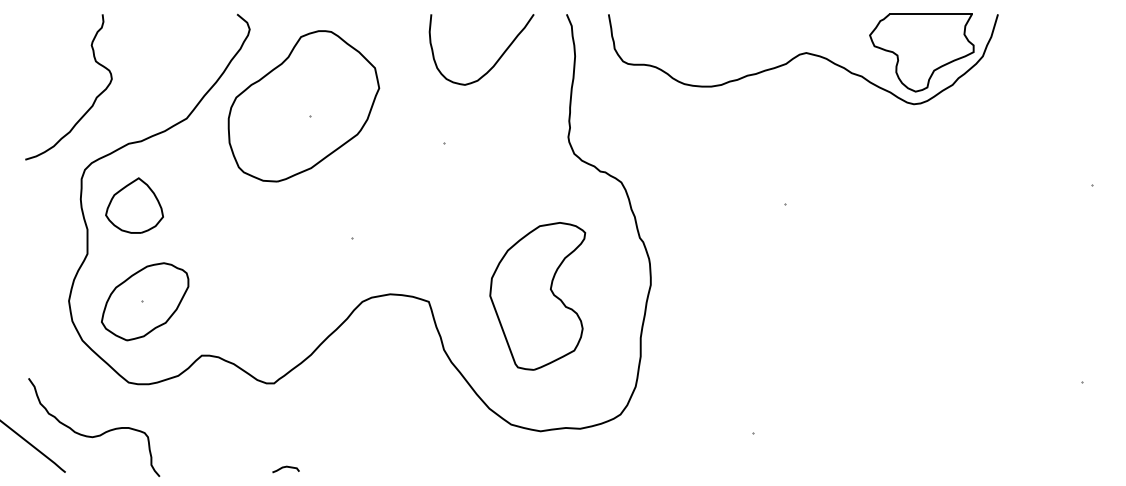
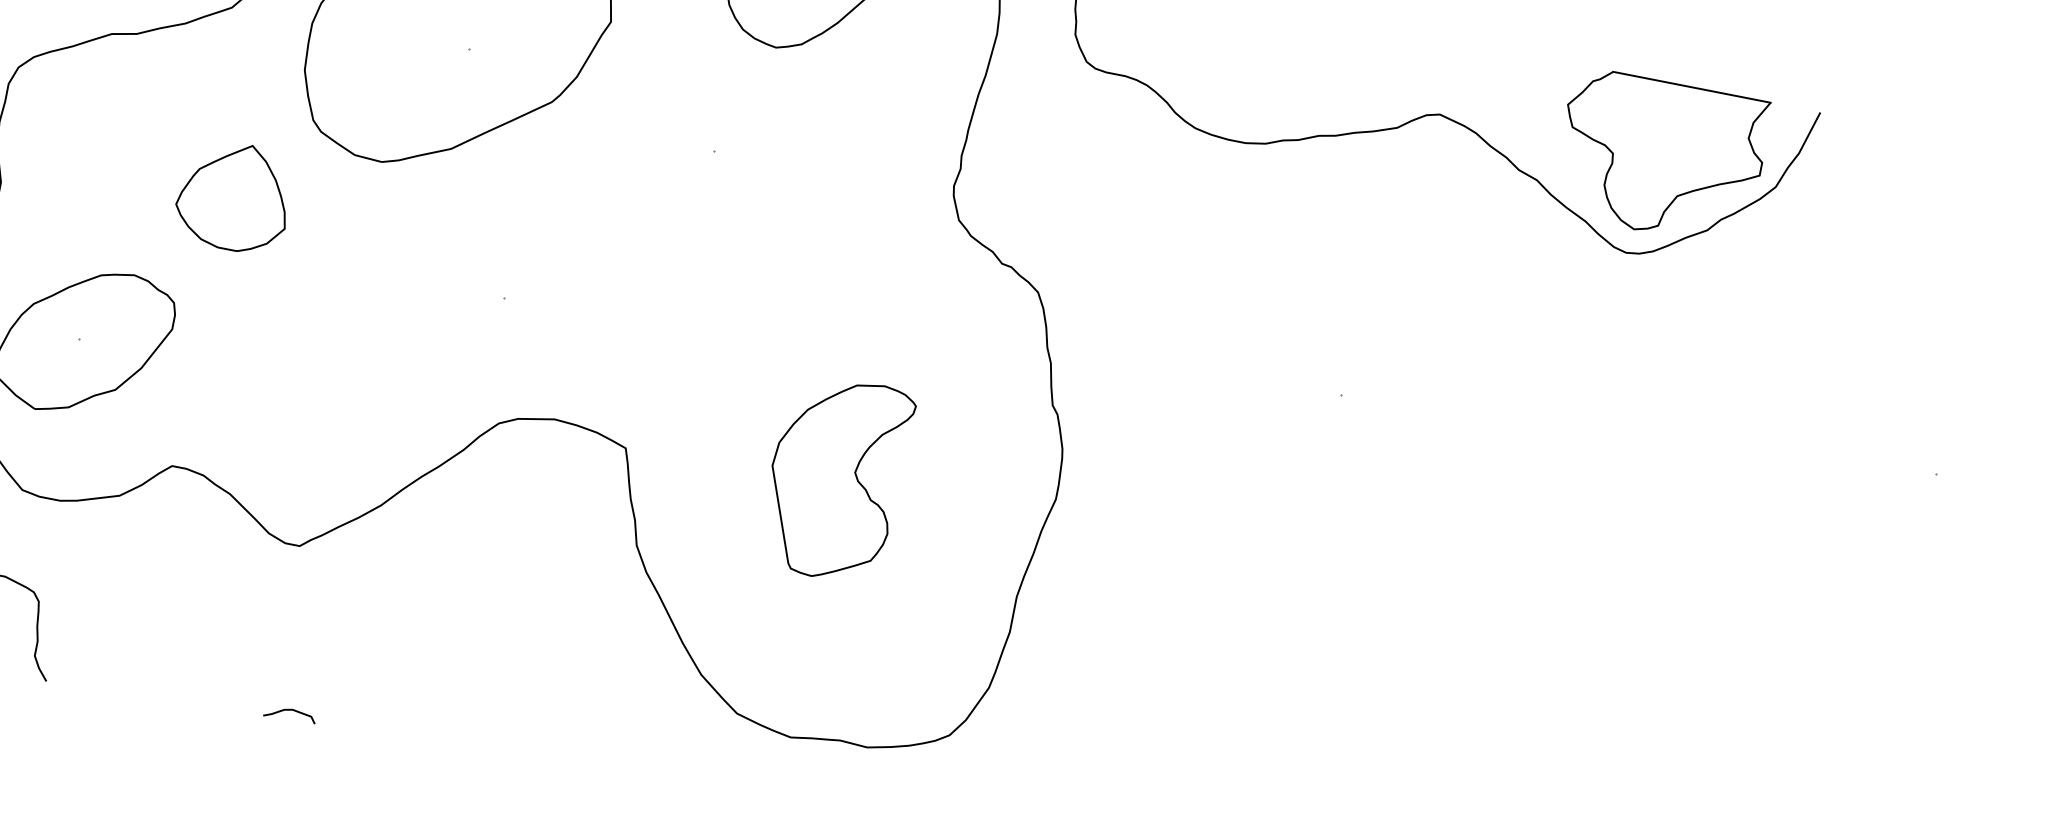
part: (134, 205) -> (234, 196), moved
part: (537, 296) -> (835, 478), size x0.7

